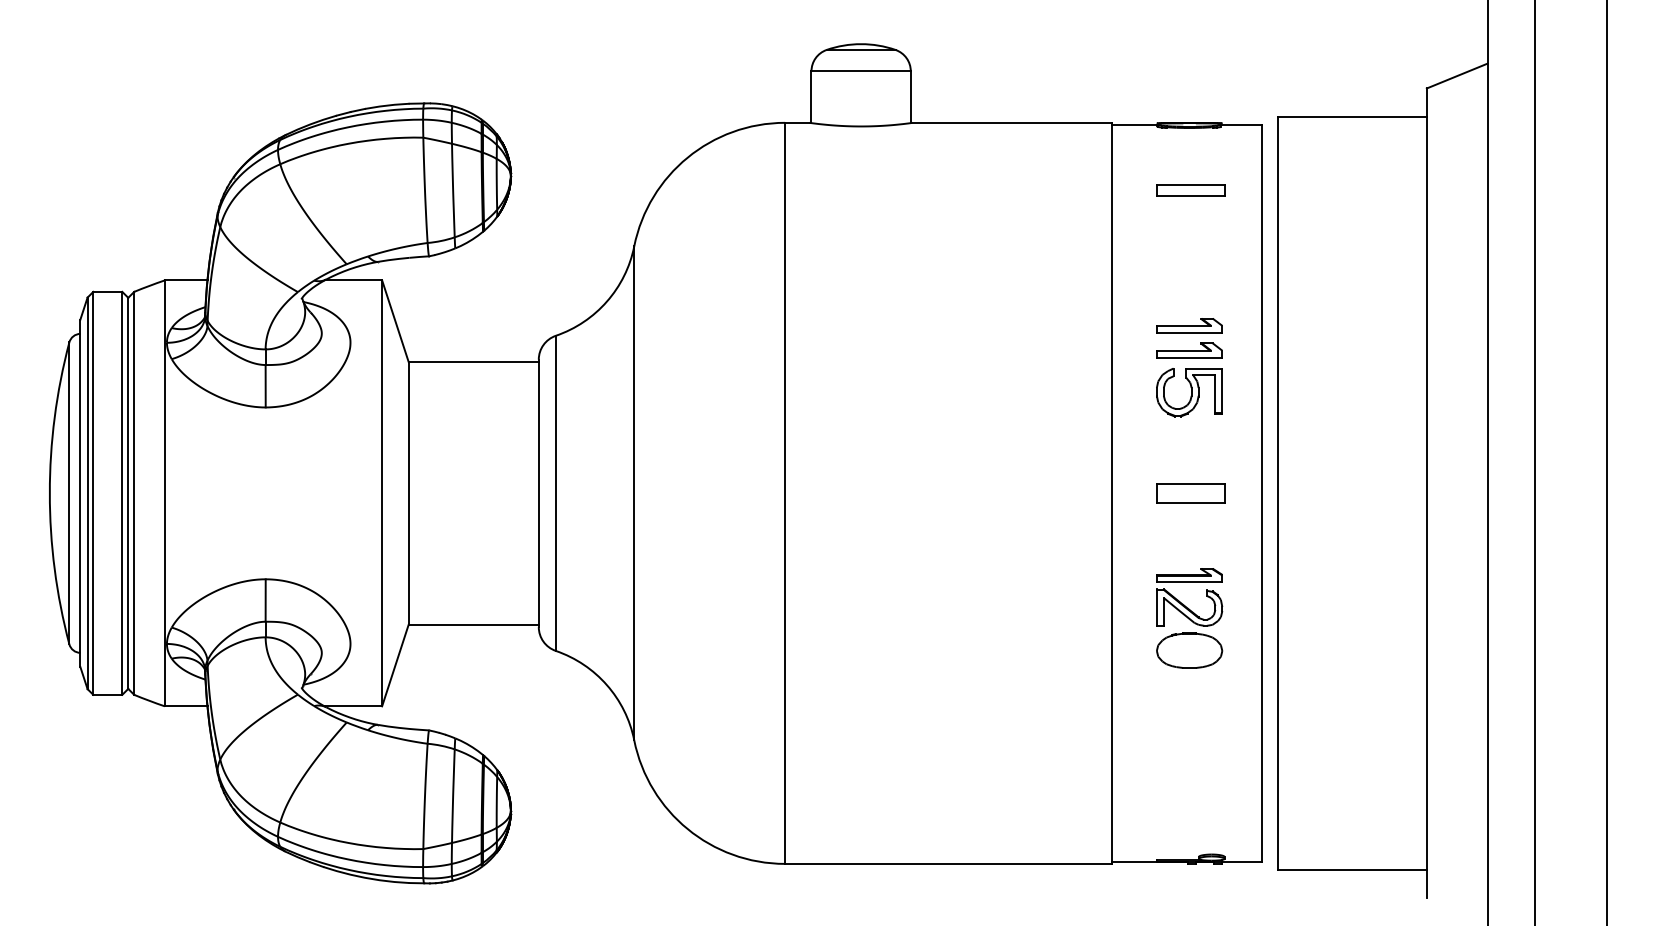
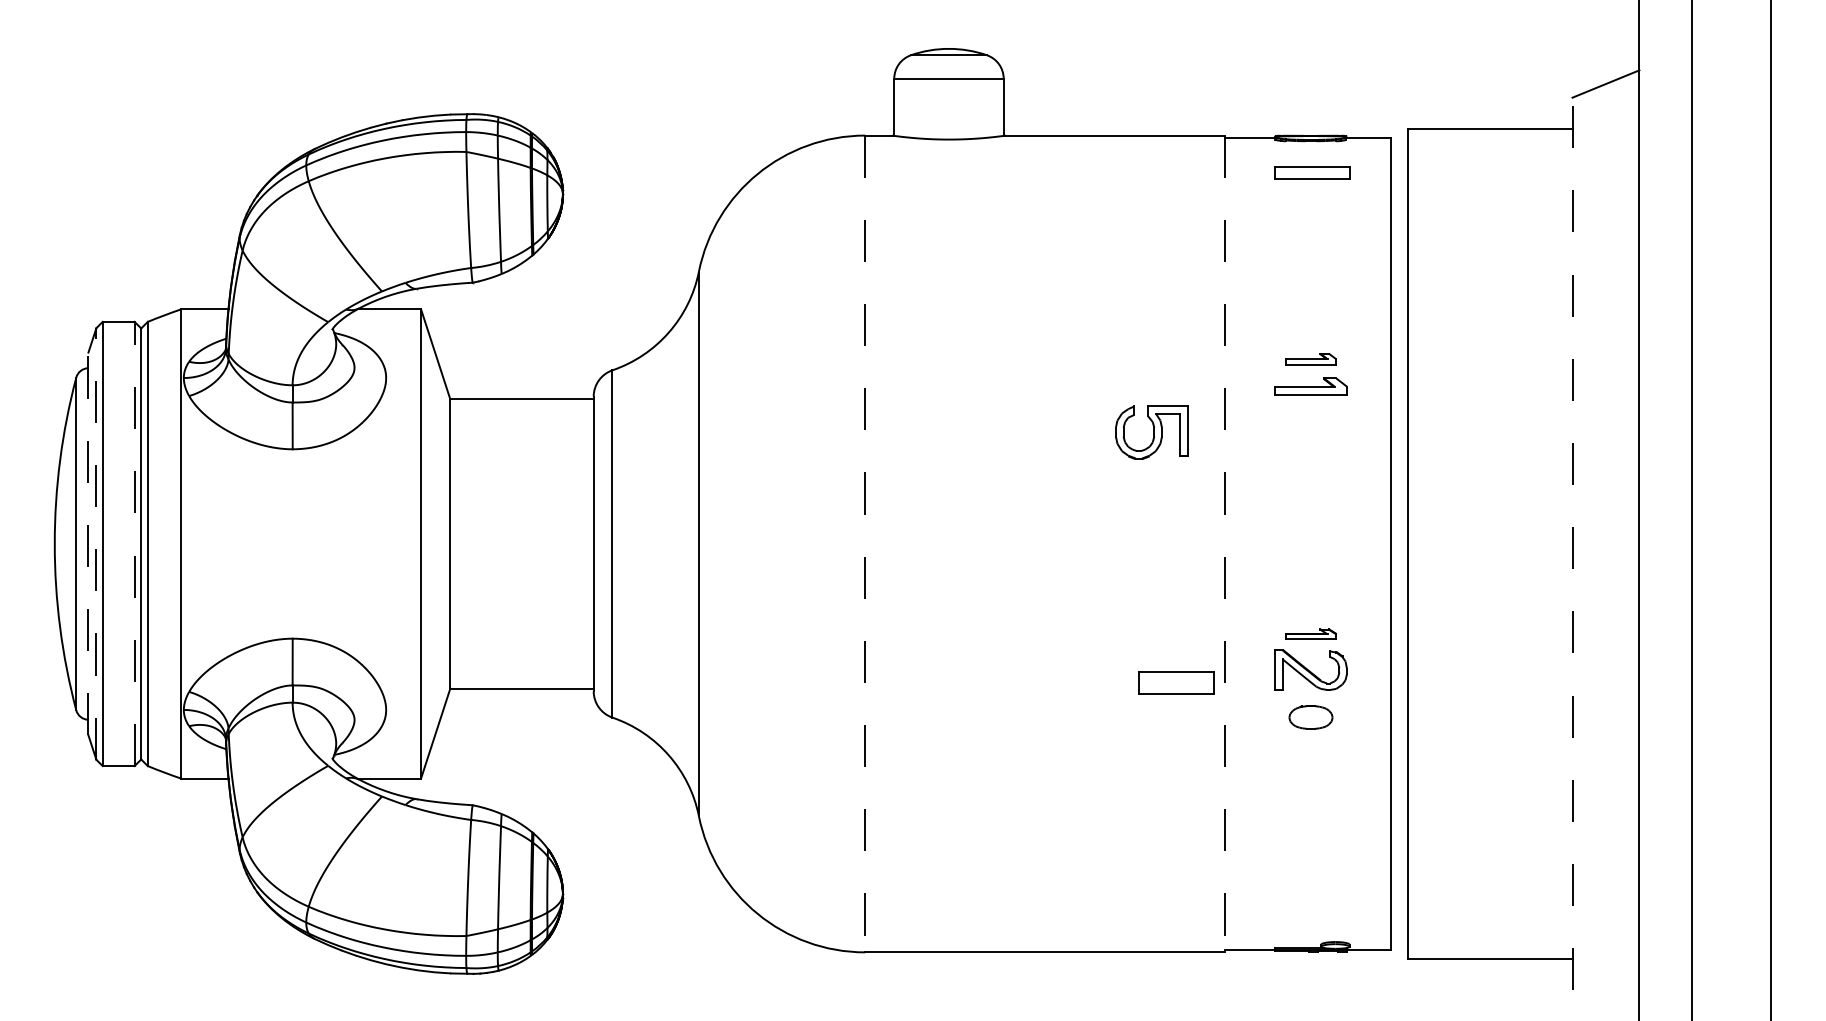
part: (1190, 189) -> (1312, 172), moved
part: (1189, 325) -> (1310, 358), size x0.7
part: (1189, 392) -> (1151, 432), moved
line: (80, 492) -> (88, 543), solid -> dashed
line: (87, 492) -> (96, 543), solid -> dashed
line: (122, 492) -> (134, 543), solid -> dashed
part: (1190, 492) -> (1176, 682), moved
line: (1426, 492) -> (1572, 543), solid -> dashed
line: (785, 493) -> (865, 544), solid -> dashed
line: (1112, 493) -> (1225, 544), solid -> dashed
part: (1189, 574) -> (1310, 633), size x0.7
part: (1189, 650) -> (1310, 717), size x0.6

